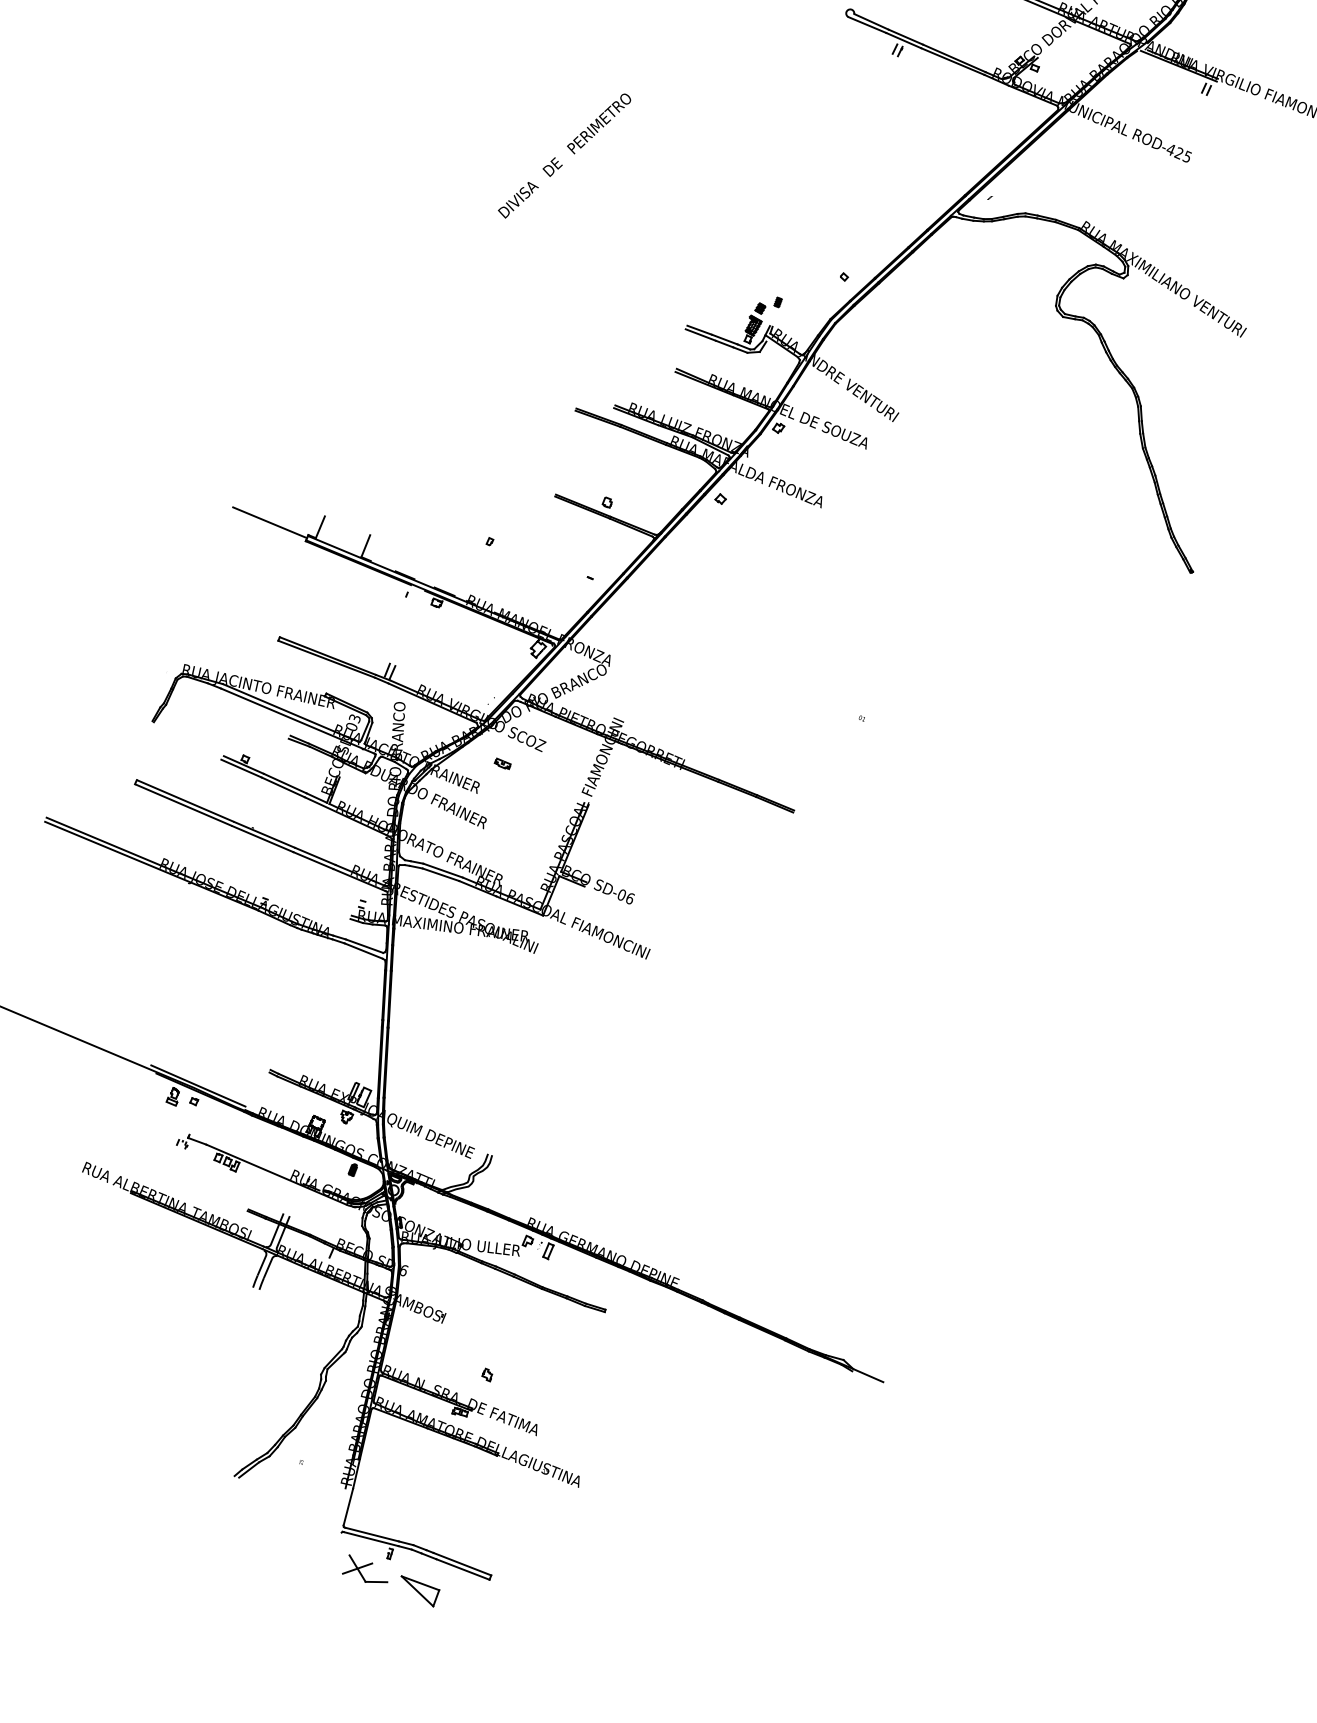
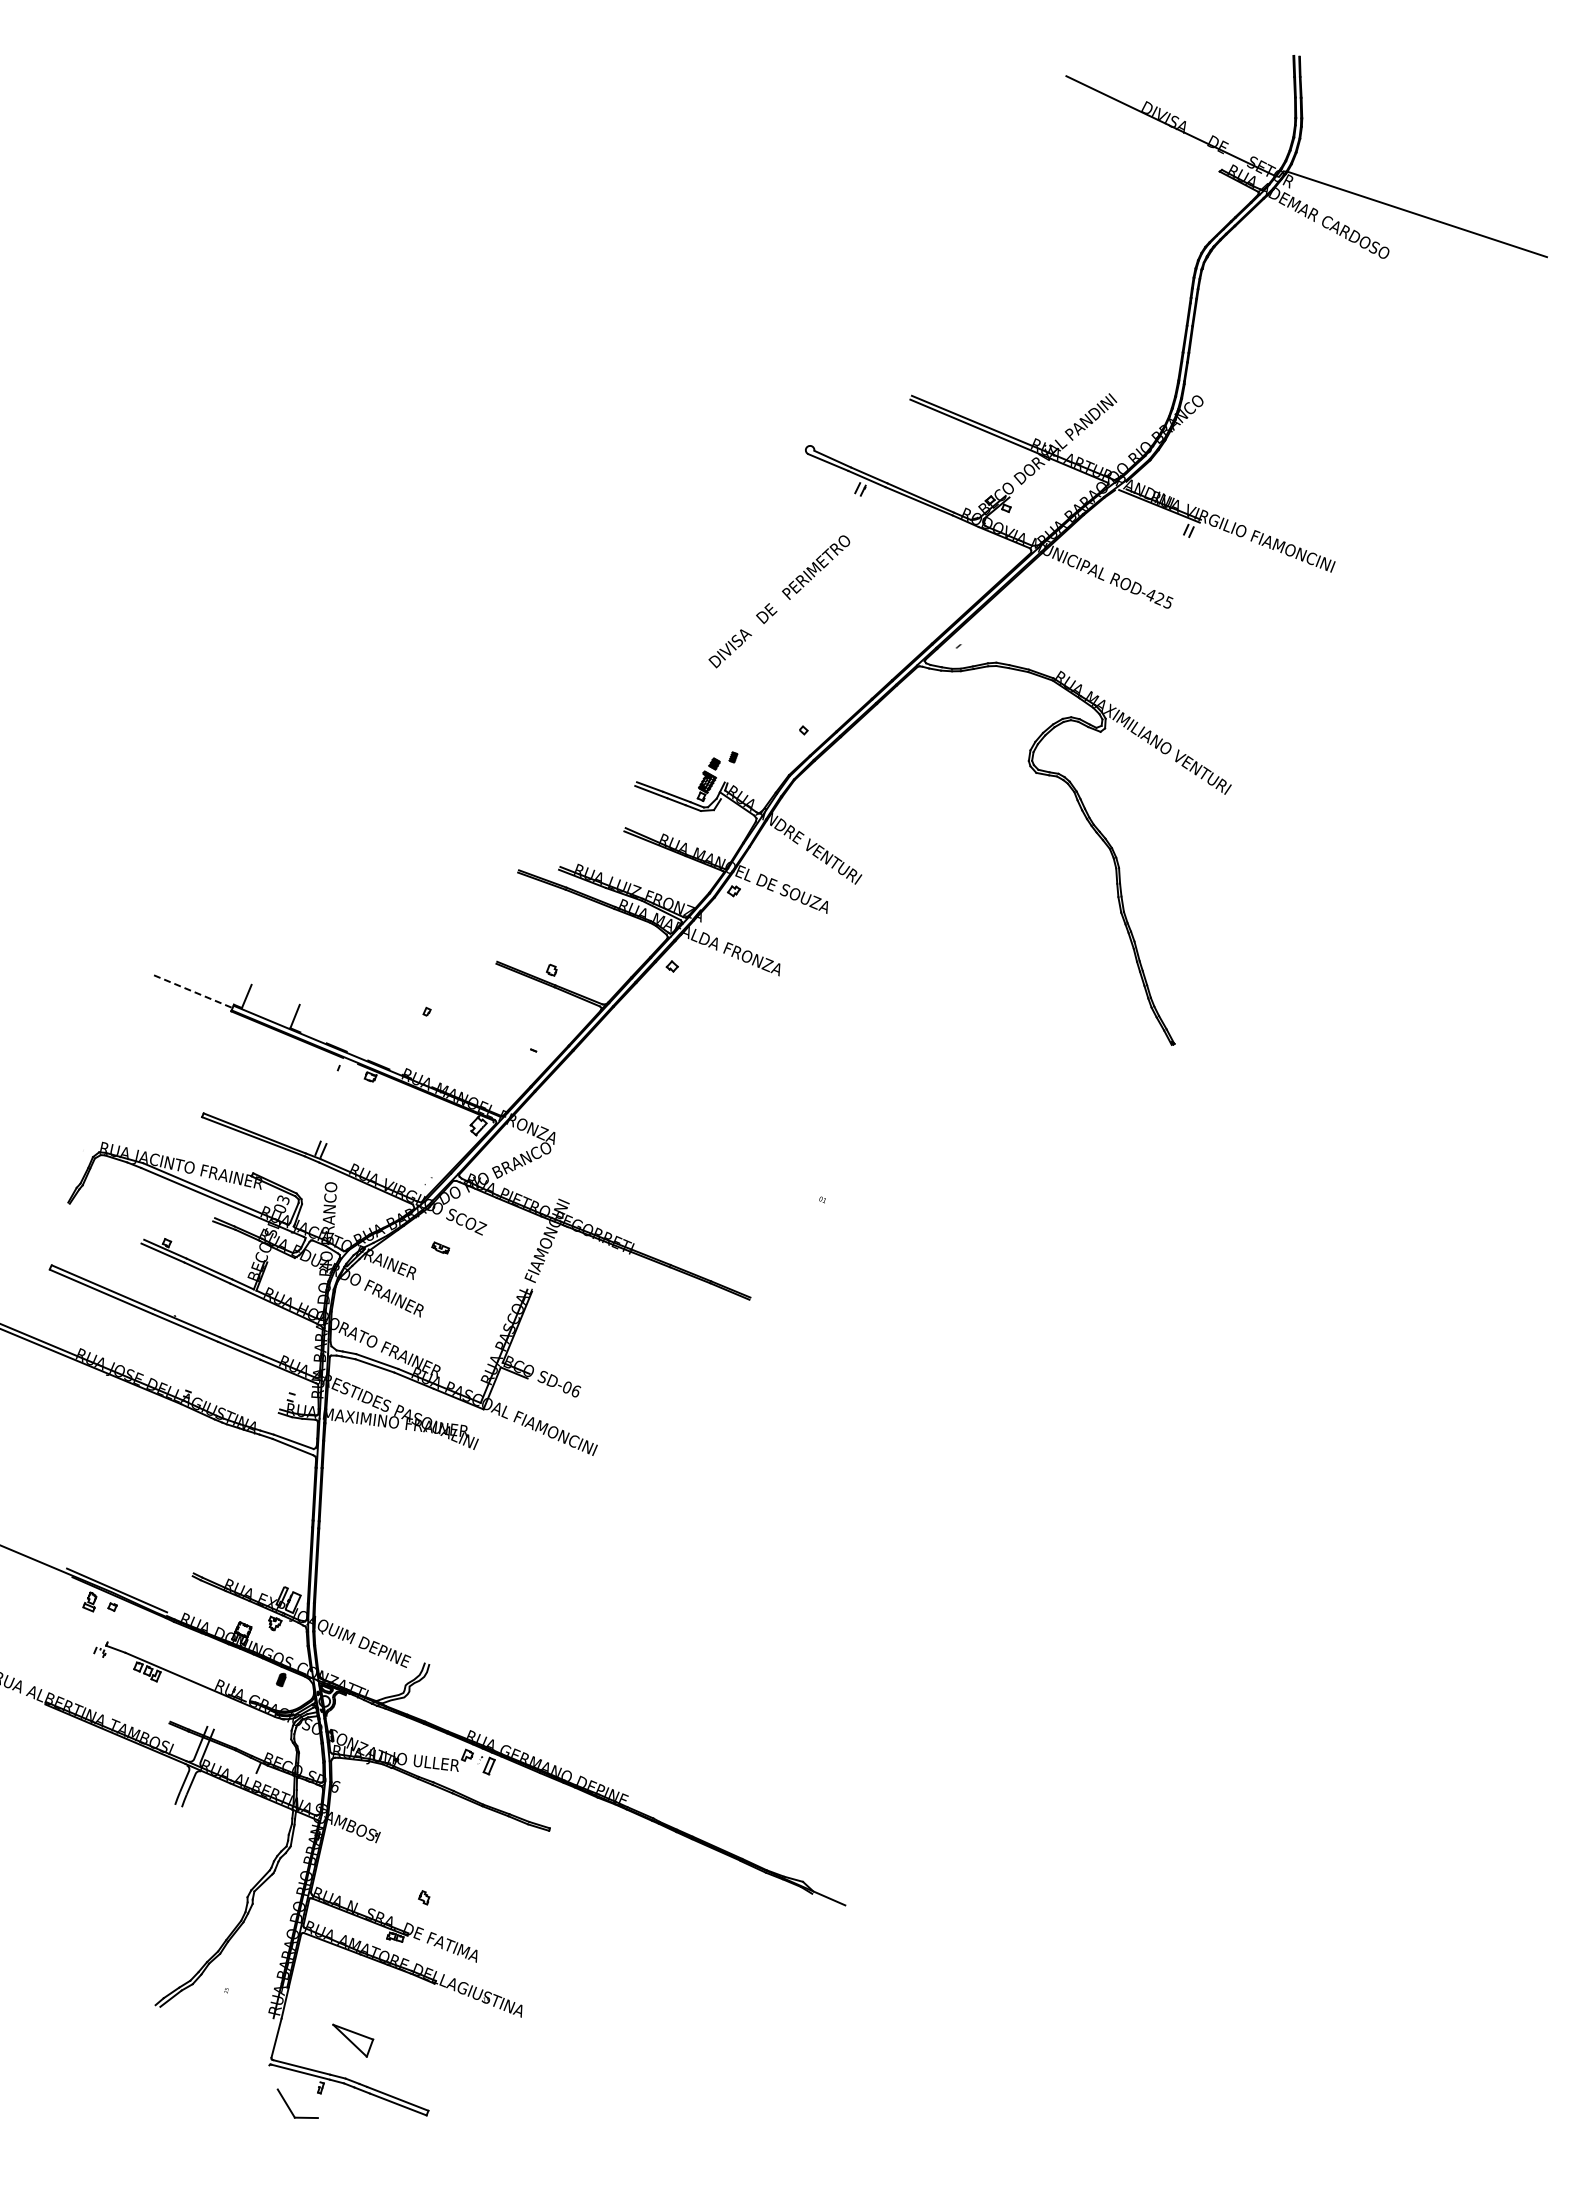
text: (564, 155) -> (779, 601), moved
line: (270, 522) -> (193, 991), solid -> dashed
line: (356, 1568) -> (285, 2103), removed
part: (420, 1591) -> (353, 2040), moved

